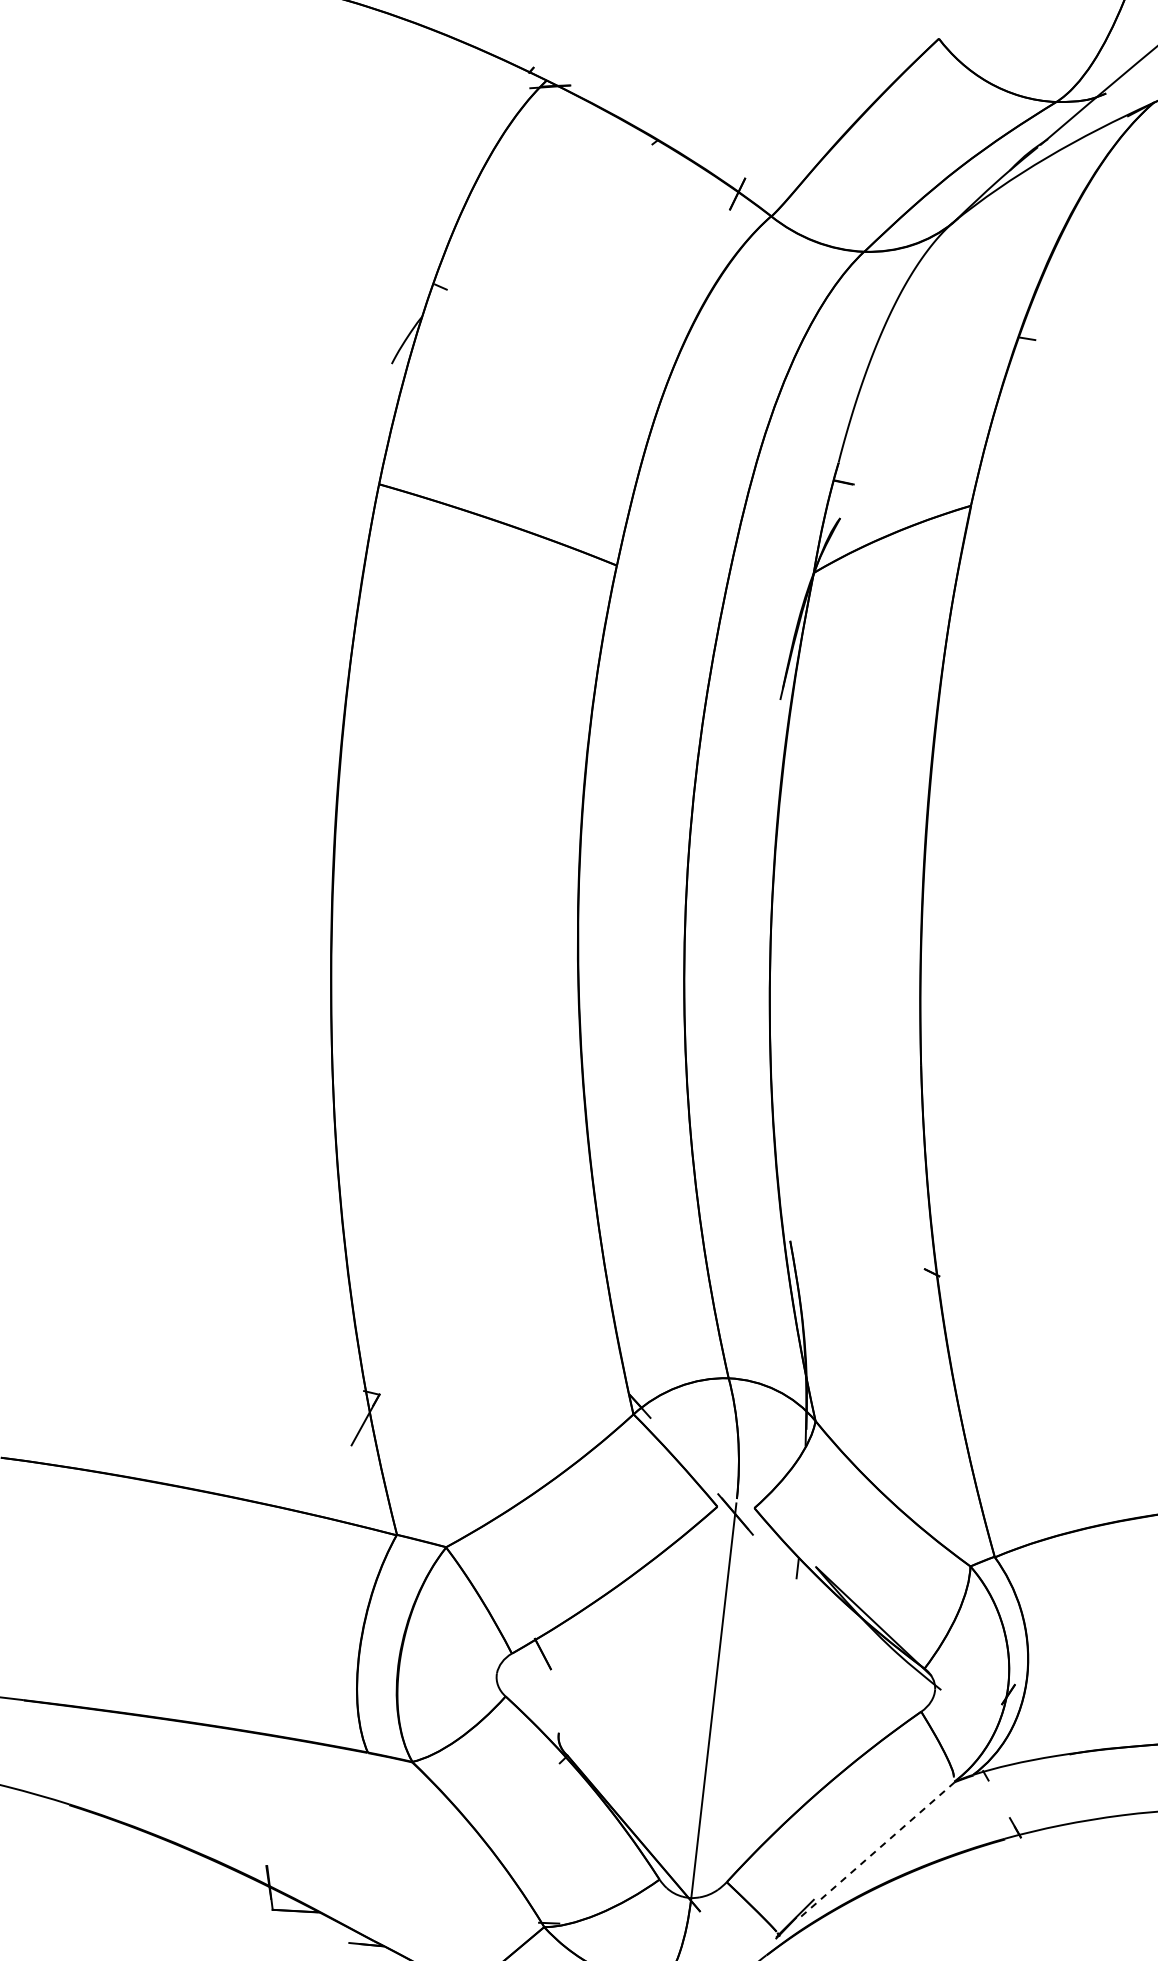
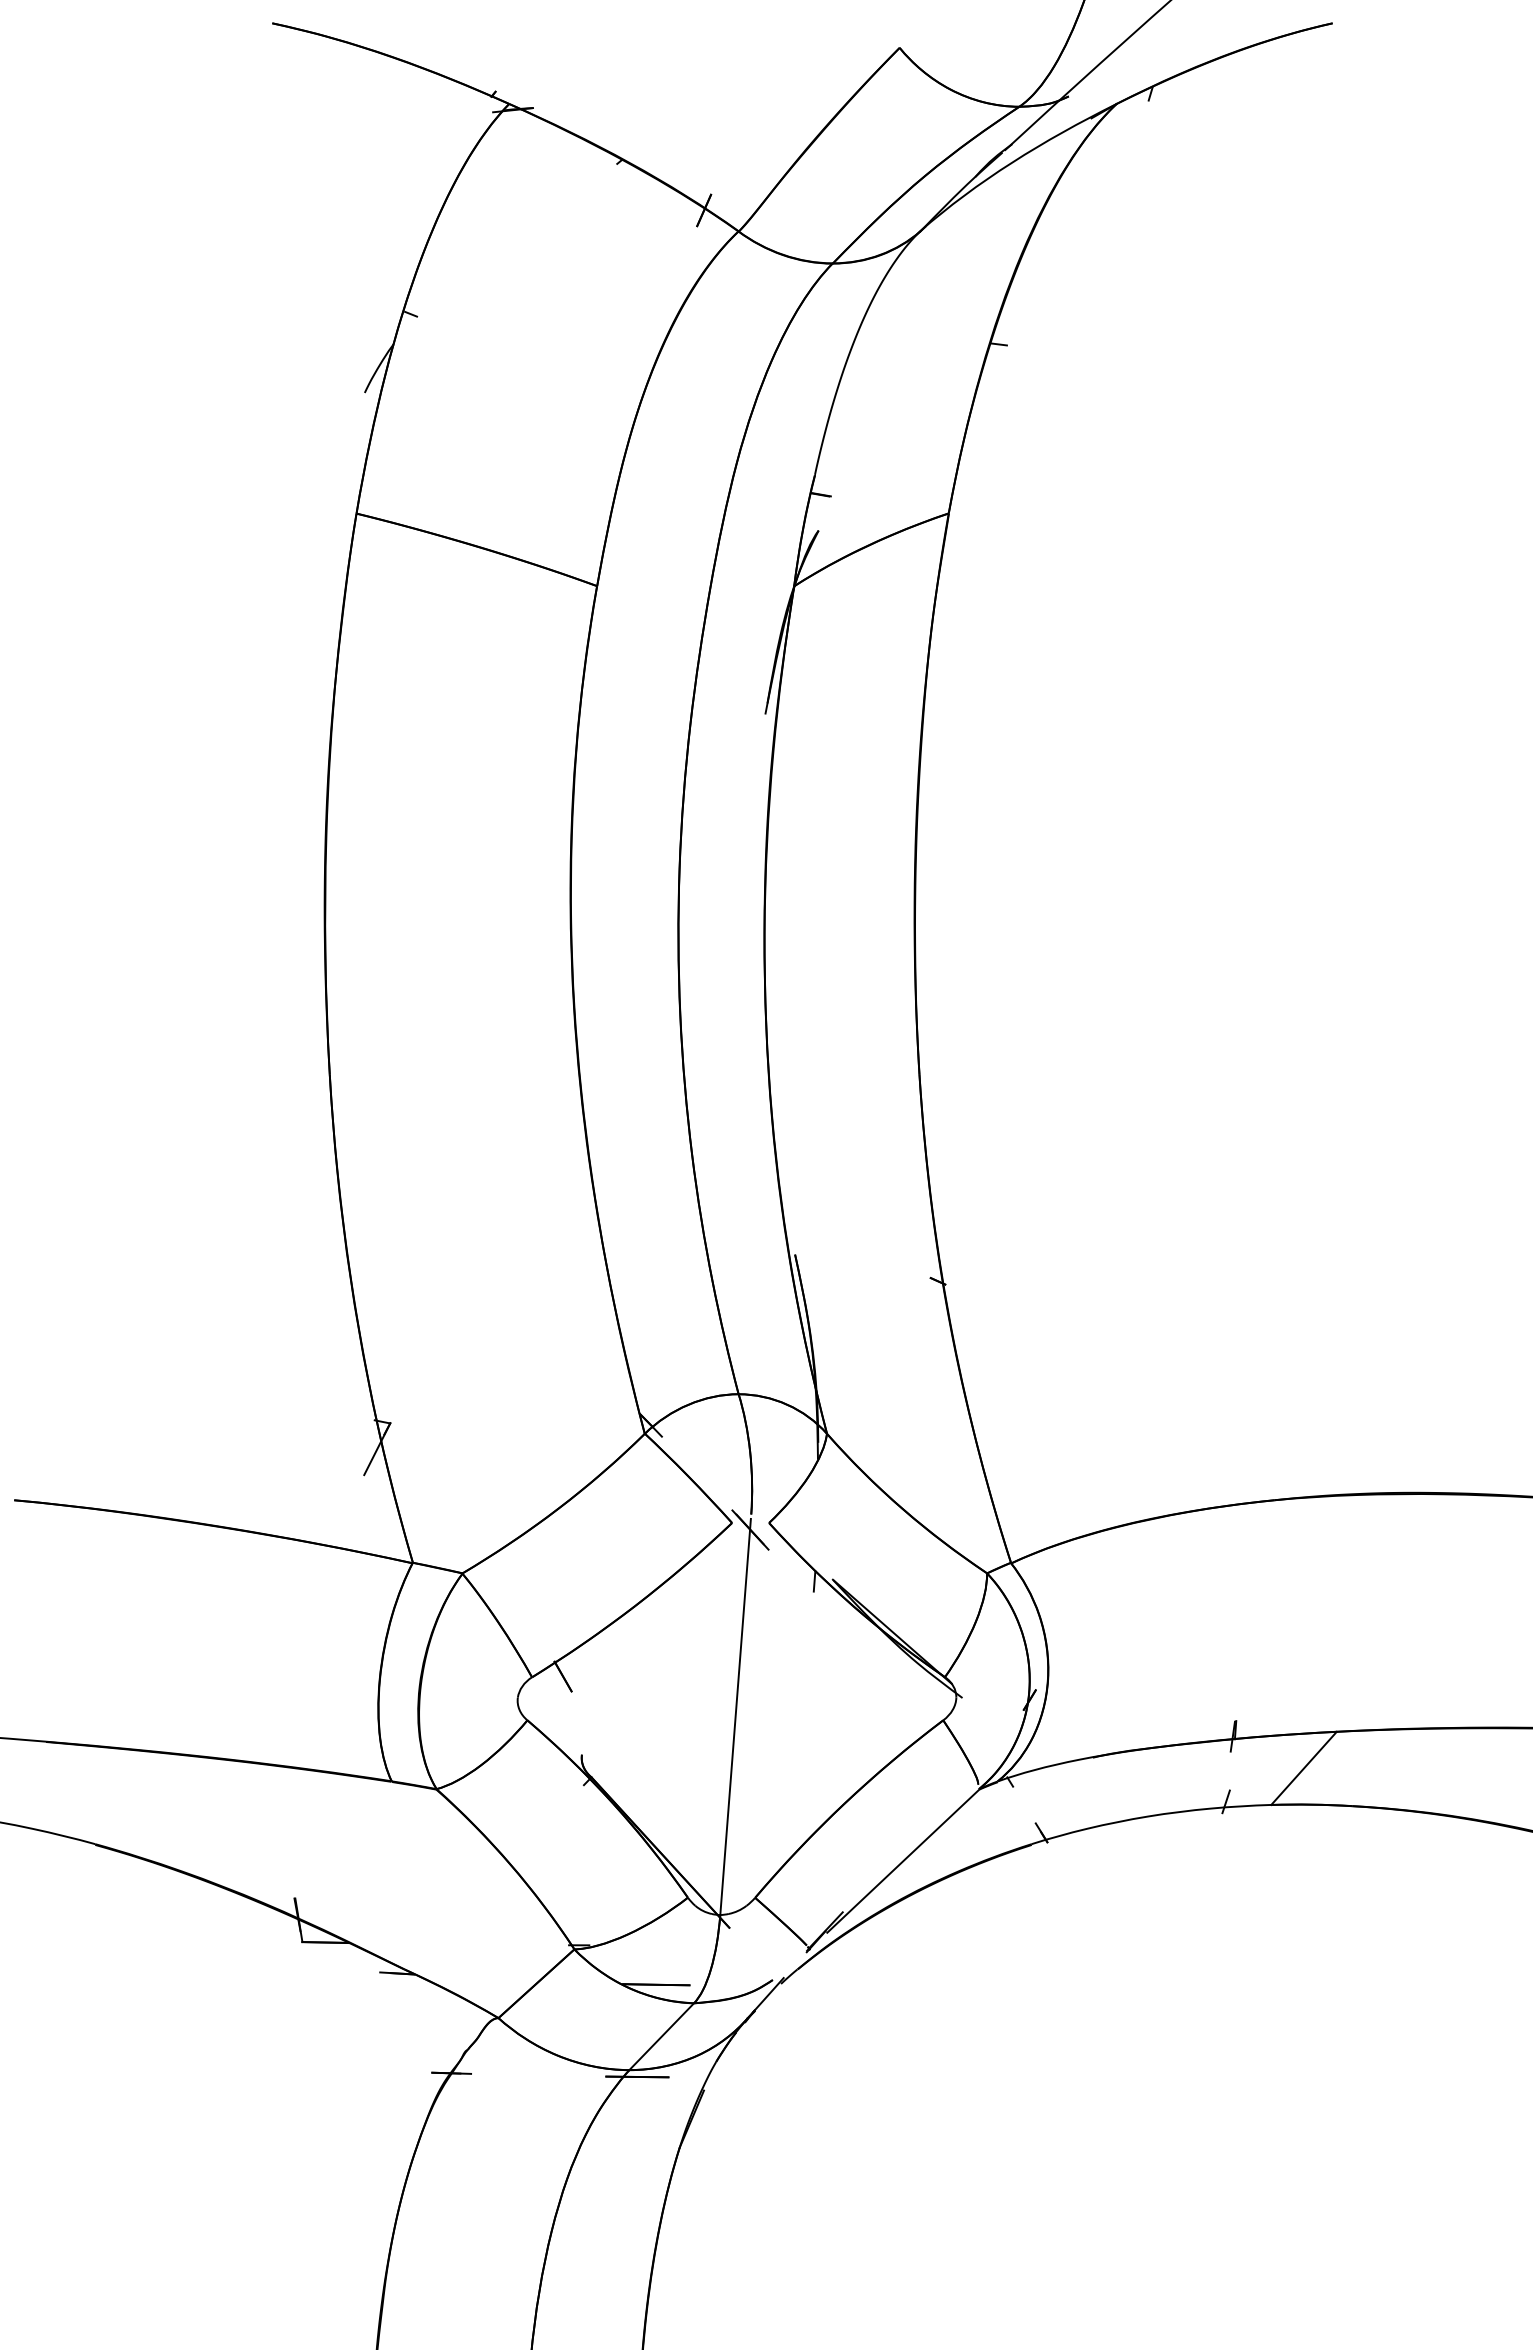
line: (875, 1851) -> (902, 1861), dashed -> solid

